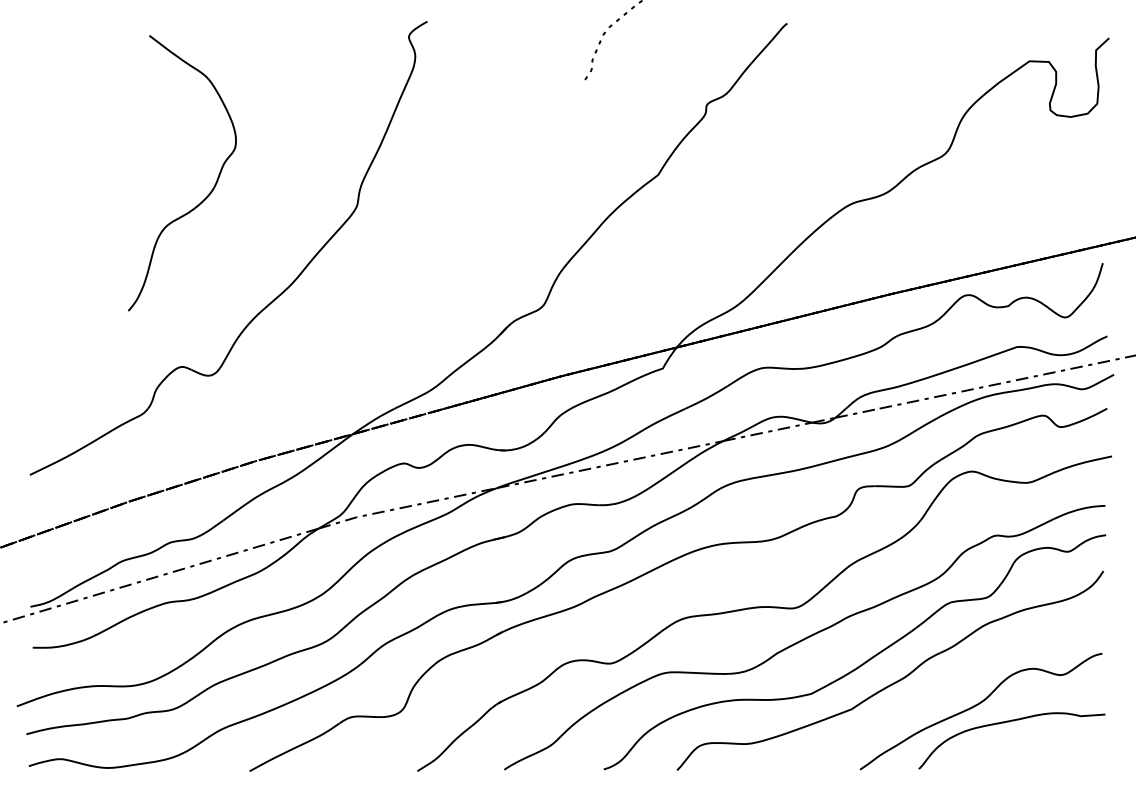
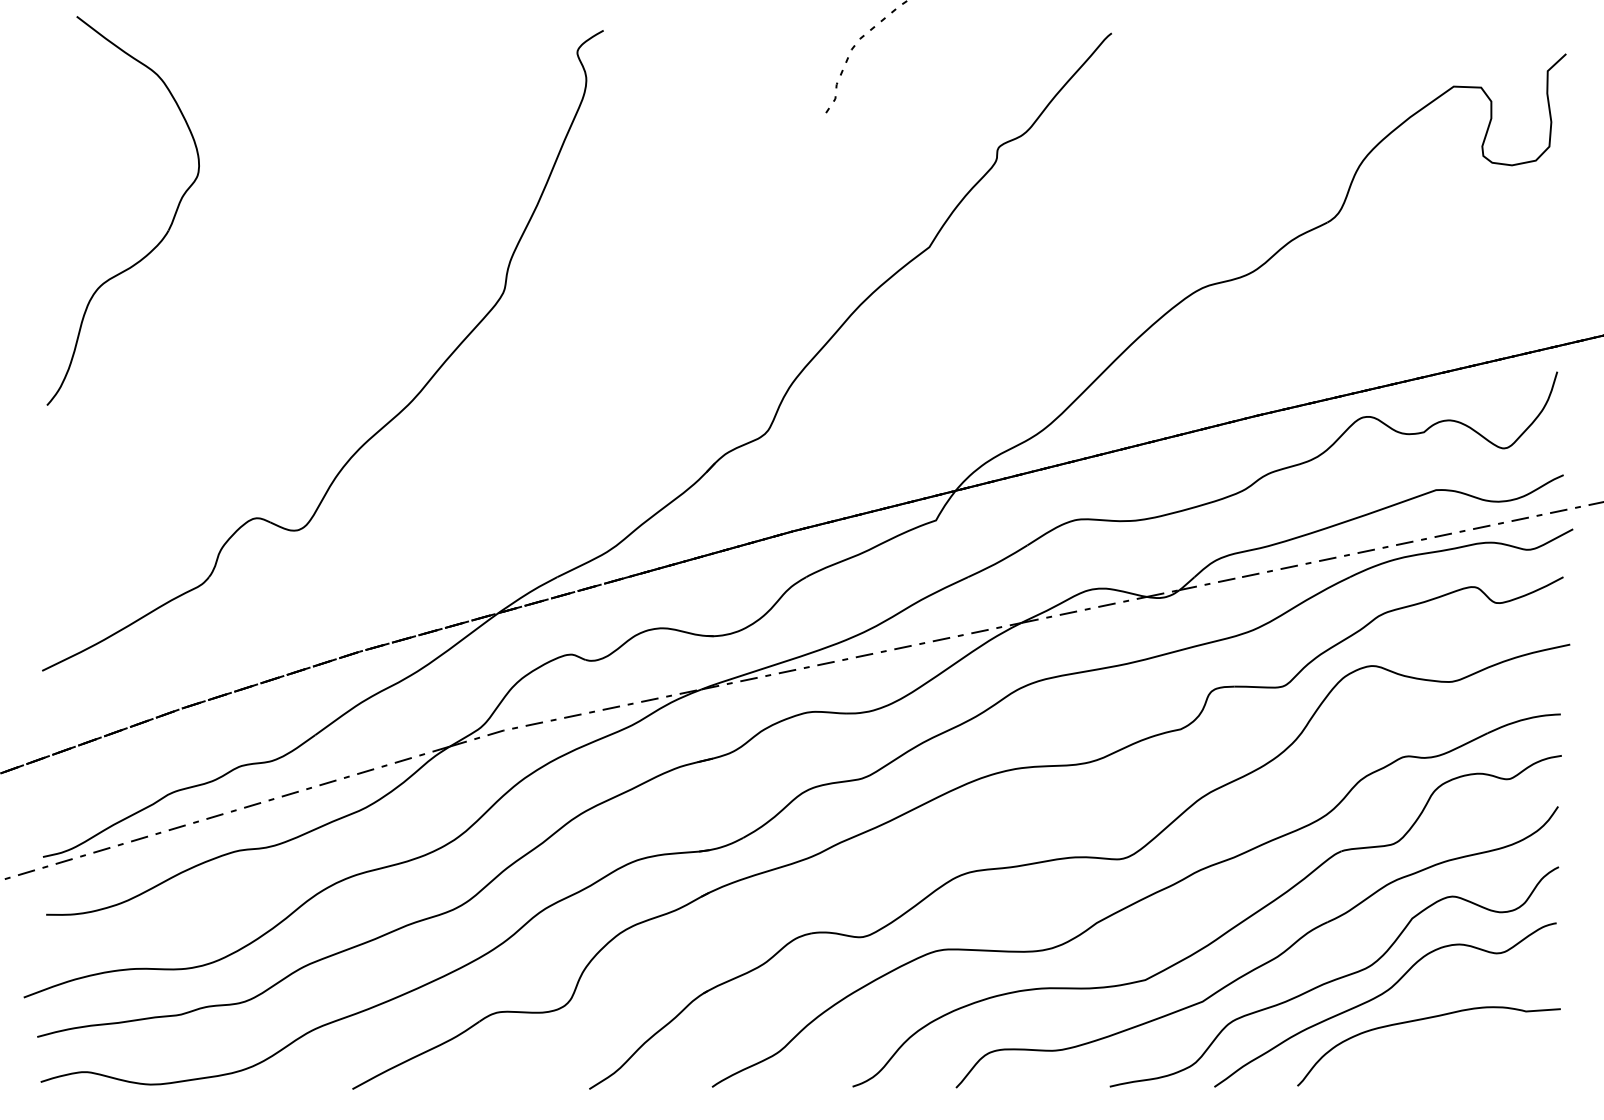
part: (209, 192) -> (161, 238), moved
curve: (945, 692) -> (1335, 977), added

